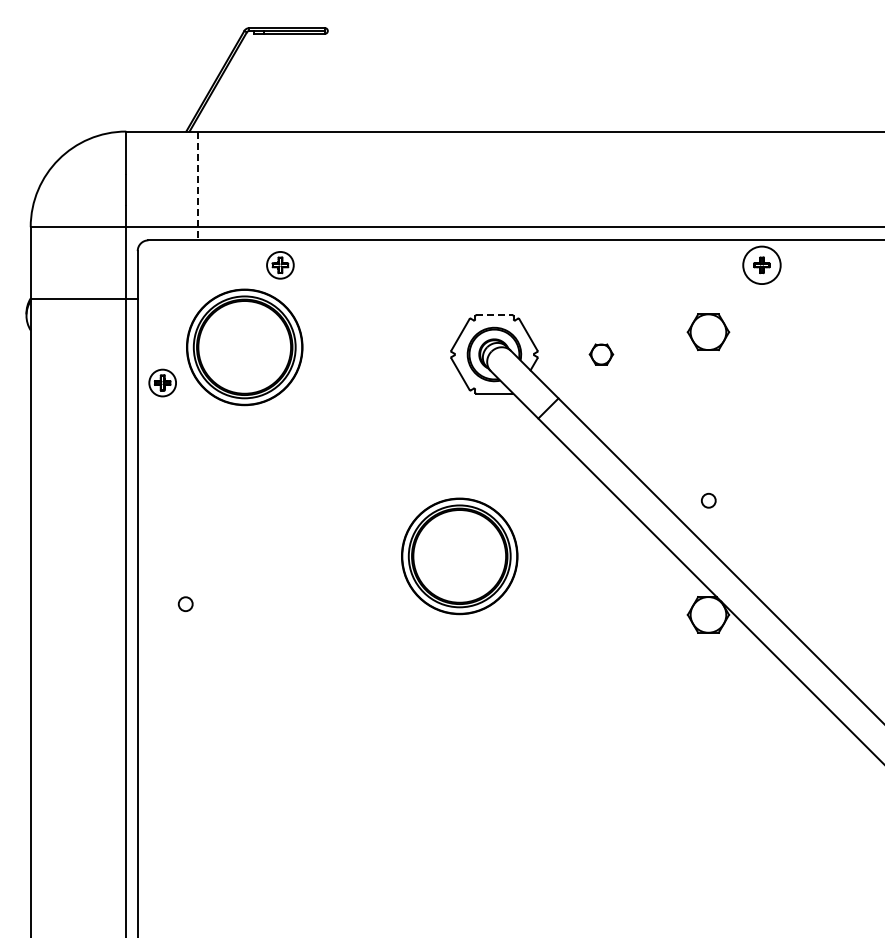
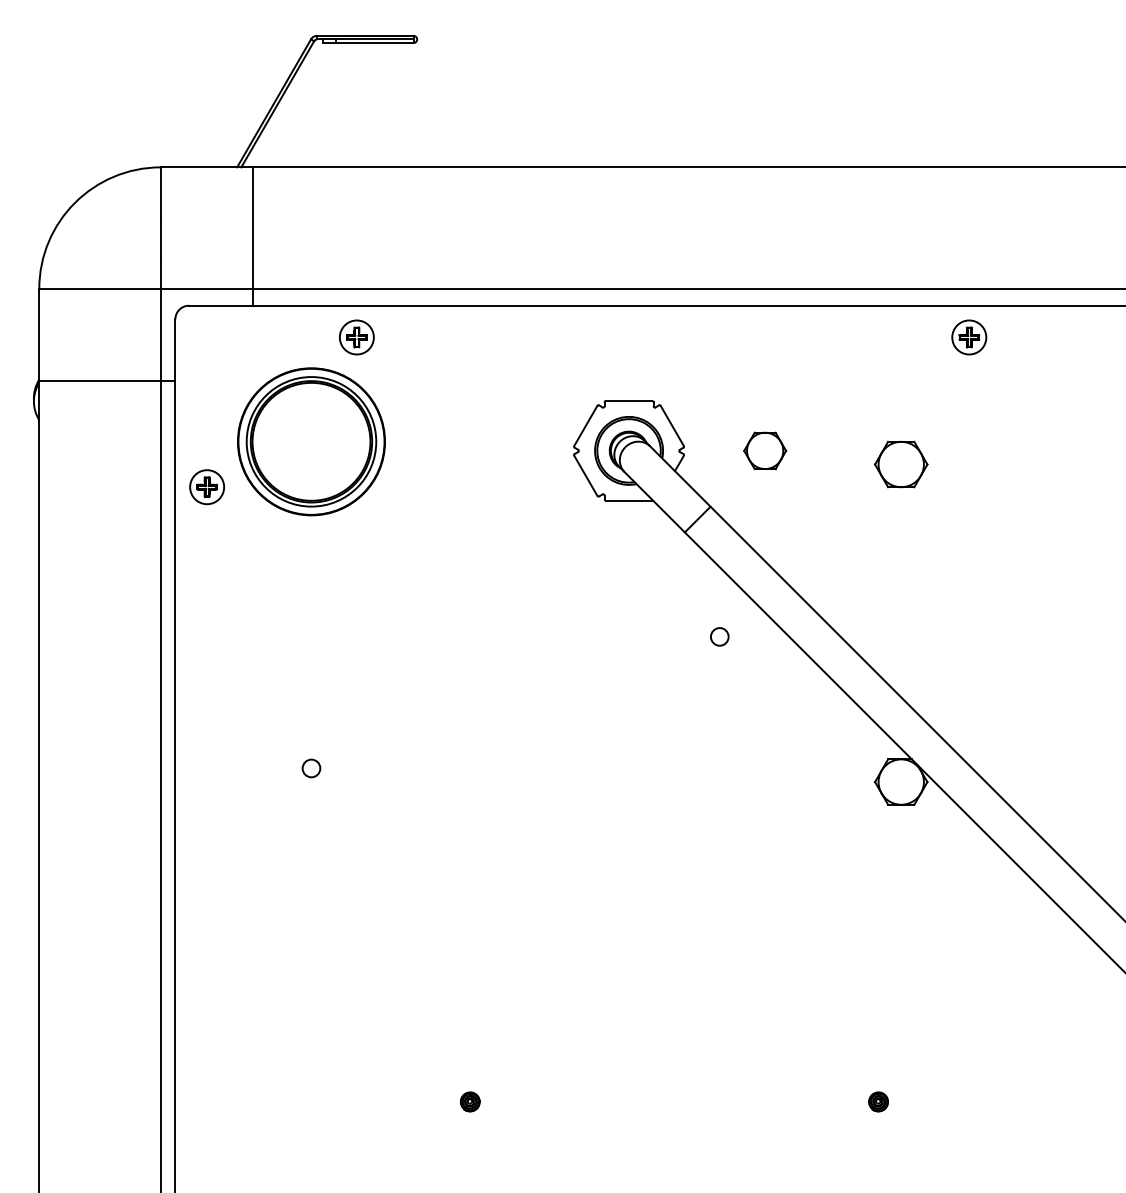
line: (198, 186) -> (252, 237), dashed -> solid
circle: (761, 264) -> (968, 336), size x0.71
line: (494, 315) -> (629, 401), dashed -> solid
part: (708, 331) -> (901, 463), moved
part: (601, 354) -> (765, 450), size x1.43
circle: (708, 500) -> (719, 636), moved
part: (459, 556) -> (584, 707), removed
circle: (185, 603) -> (311, 767), moved
part: (369, 866) -> (470, 1102), added
part: (690, 866) -> (878, 1102), added

